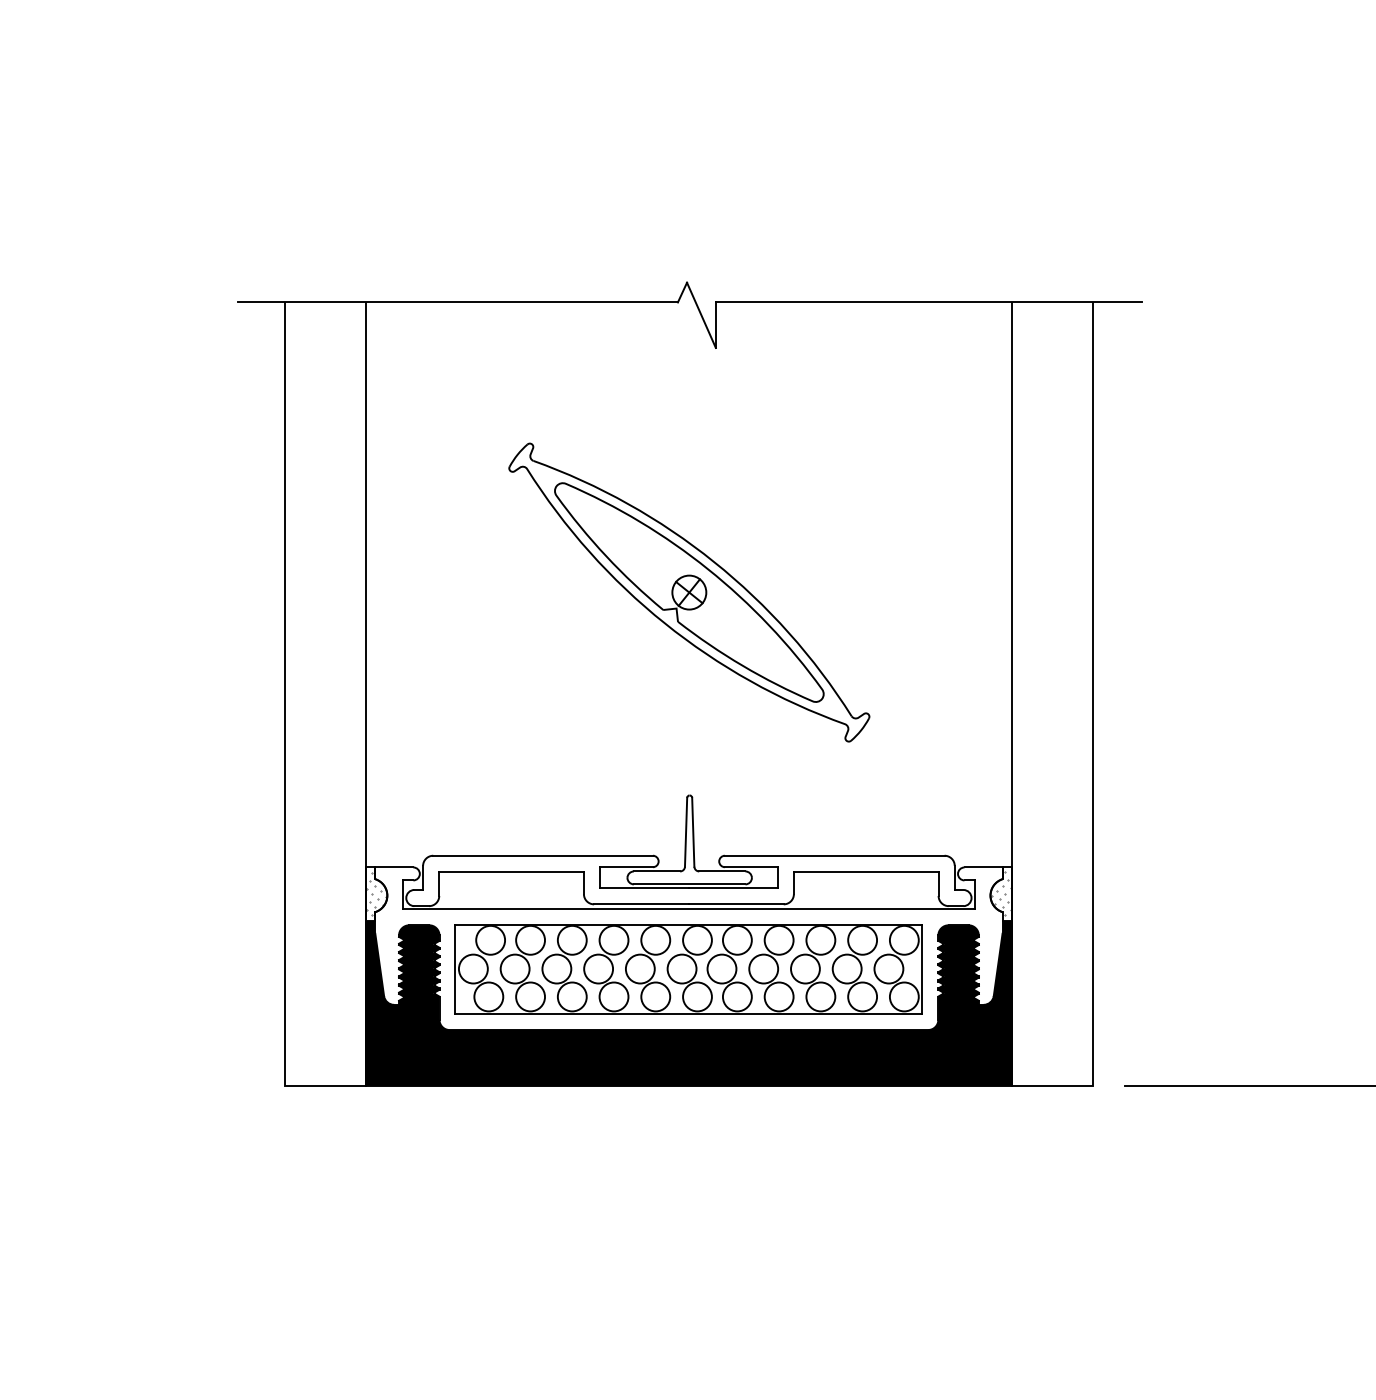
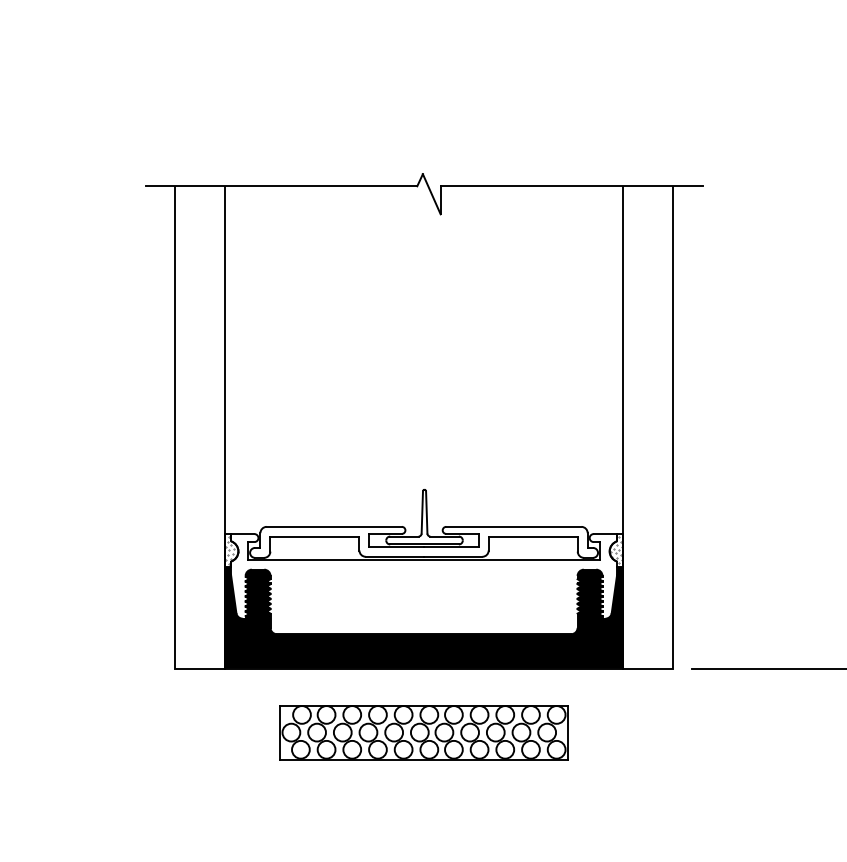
part: (689, 591) -> (424, 364), removed
part: (688, 968) -> (423, 732), moved

